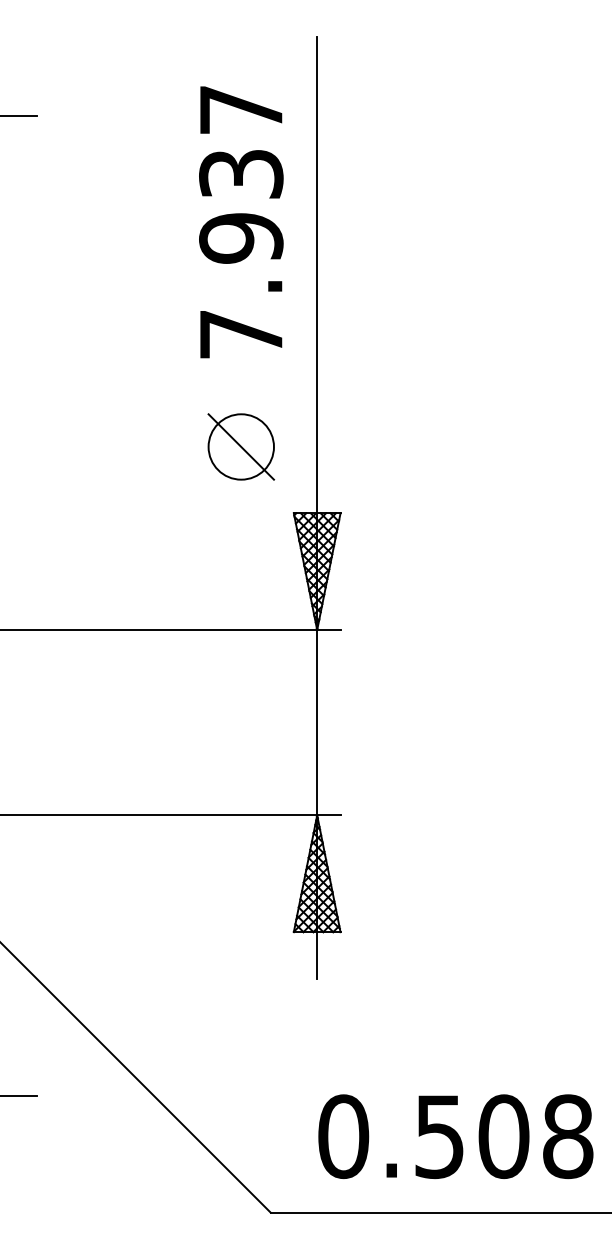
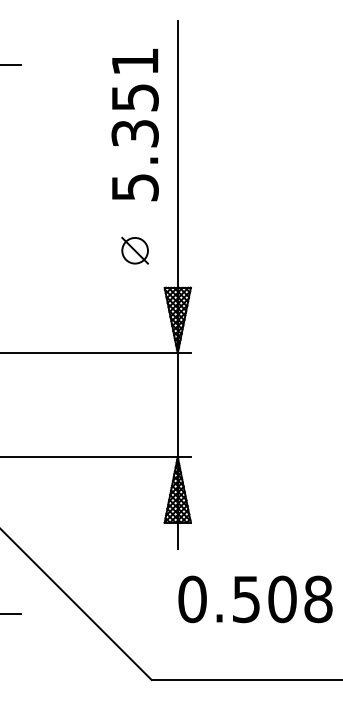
text: (240, 221) -> (134, 124), 7.937 -> 5.351
part: (240, 446) -> (134, 250), size x0.7
text: (455, 1136) -> (255, 599), moved

